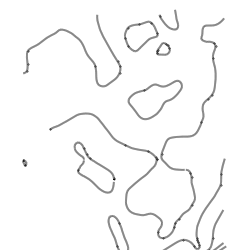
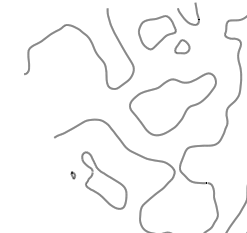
part: (155, 99) -> (173, 103), size x1.43
part: (24, 162) -> (72, 174), moved

